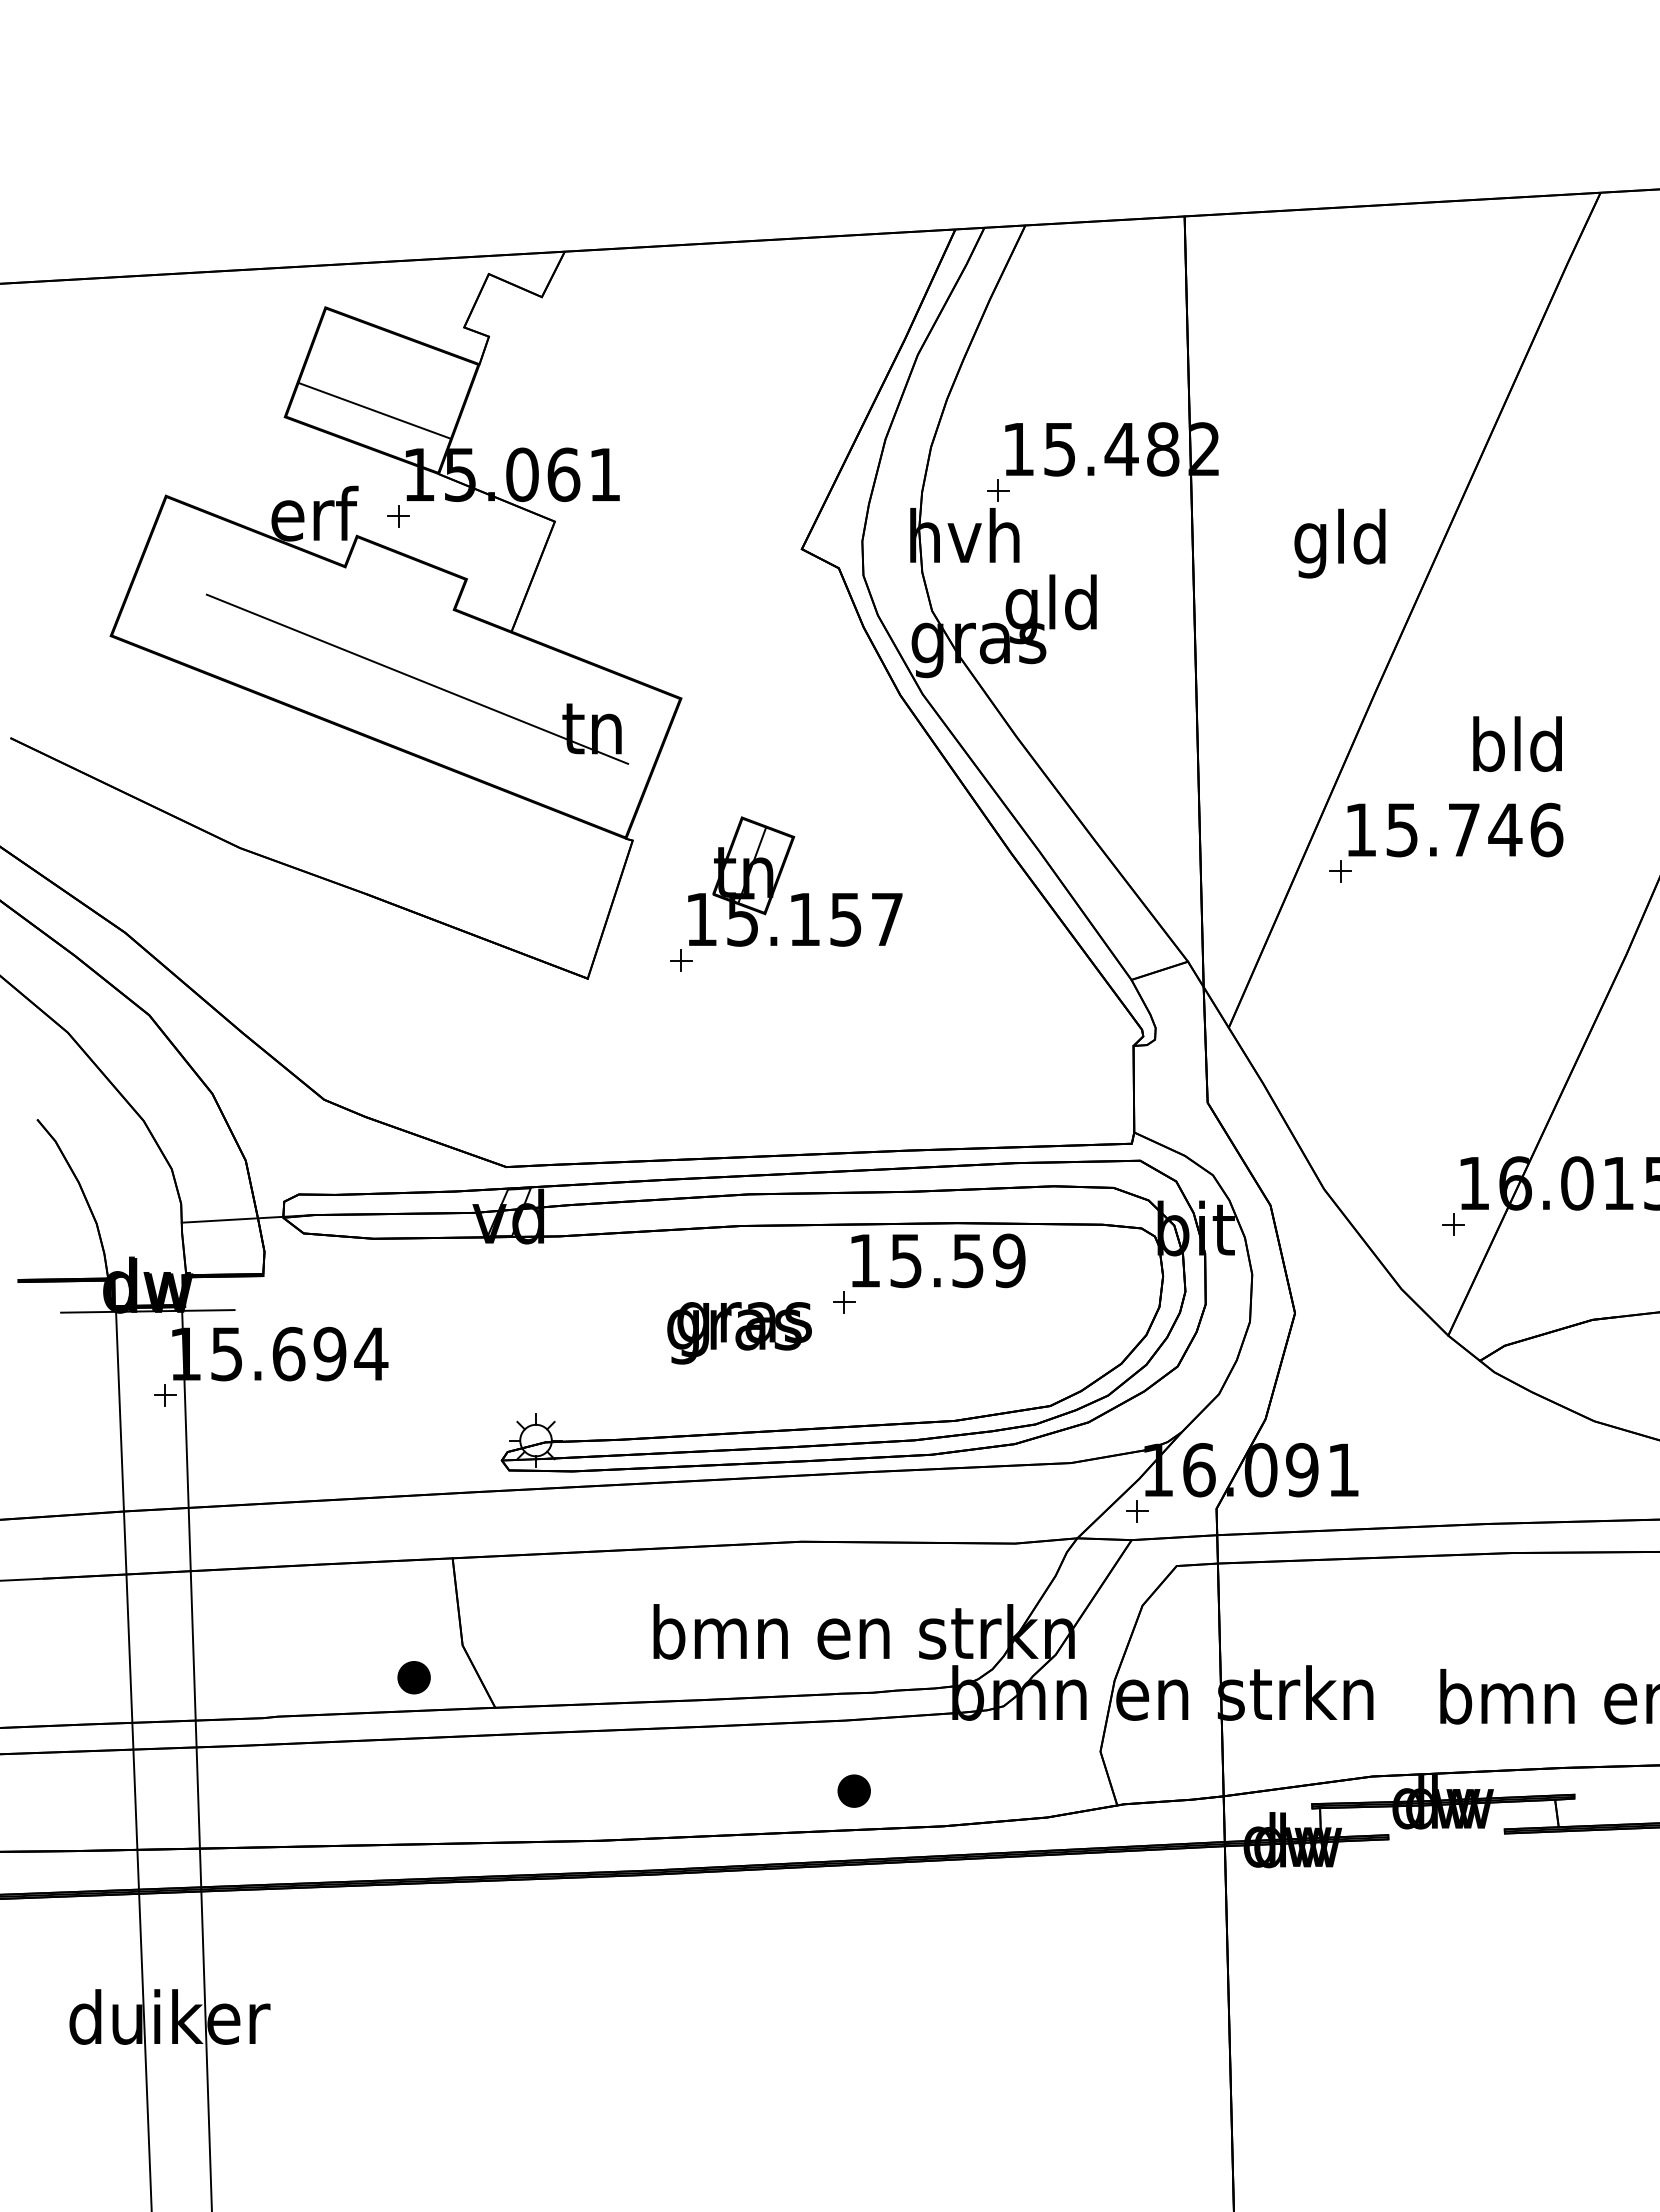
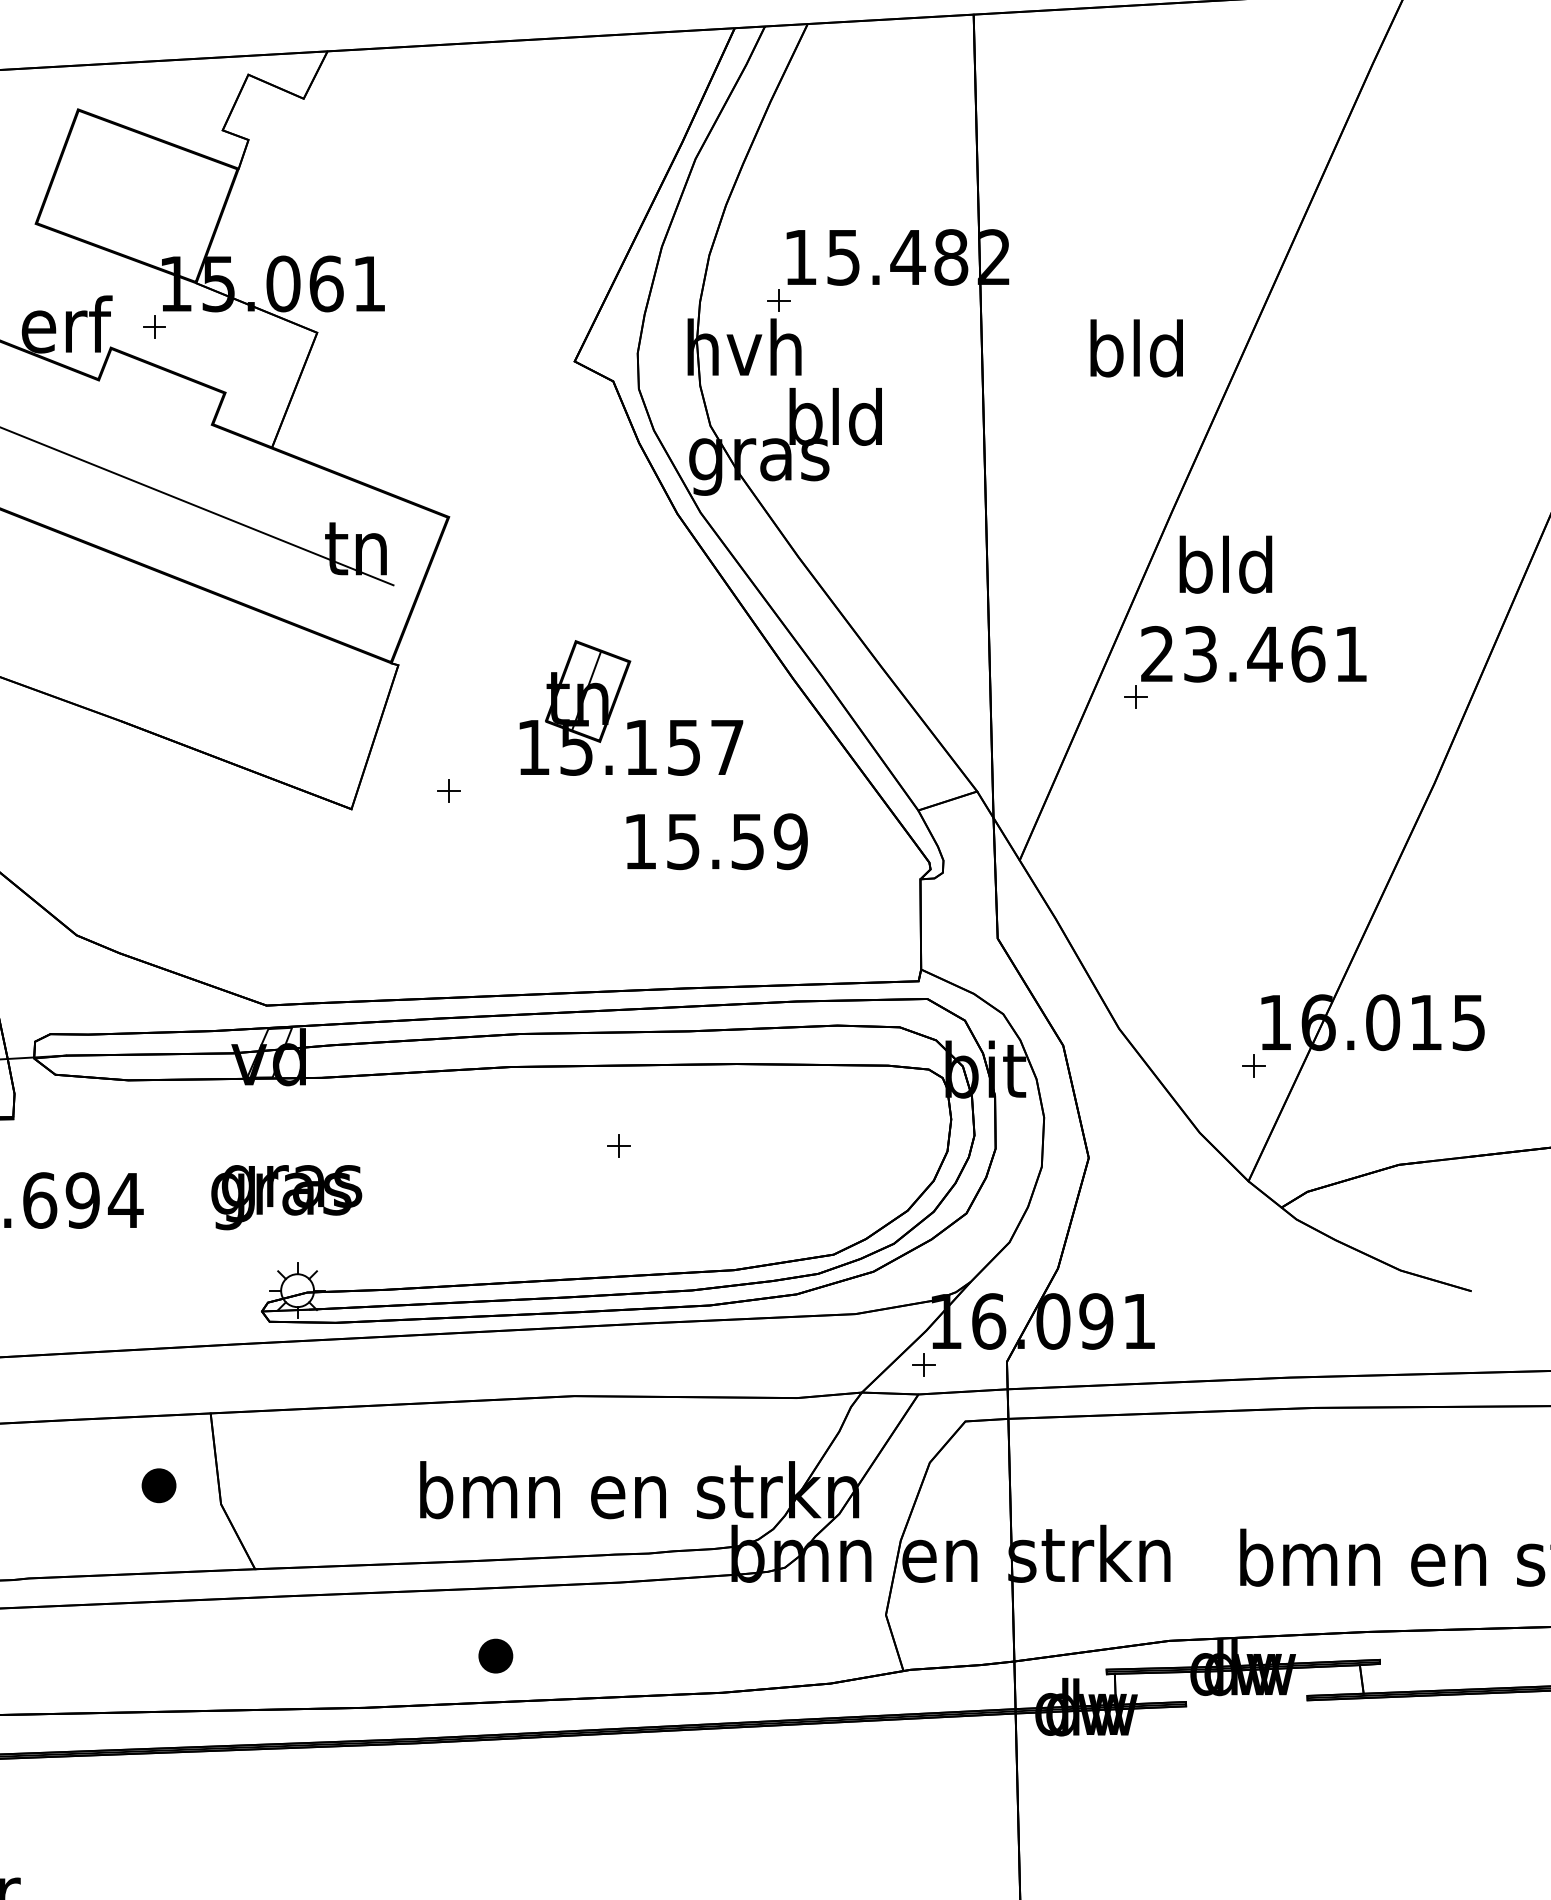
line: (374, 410) -> (129, 216), removed
text: (1311, 543) -> (1105, 355), gld -> bld
text: (1022, 609) -> (804, 424), gld -> bld
text: (1517, 743) -> (1225, 564), moved
text: (1454, 829) -> (1254, 653), 15.746 -> 23.461
part: (800, 893) -> (636, 720), moved
text: (938, 1260) -> (717, 841), moved
text: (739, 1333) -> (286, 1197), moved
part: (413, 1677) -> (158, 1485), moved
part: (853, 1790) -> (495, 1655), moved

